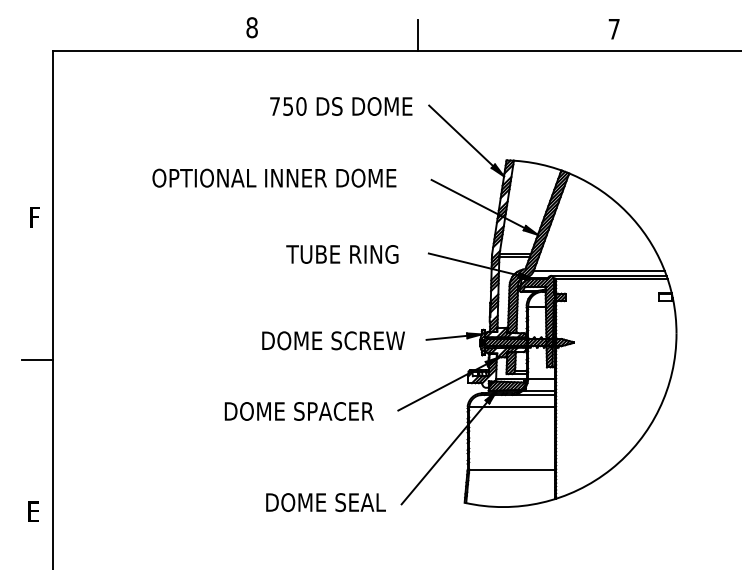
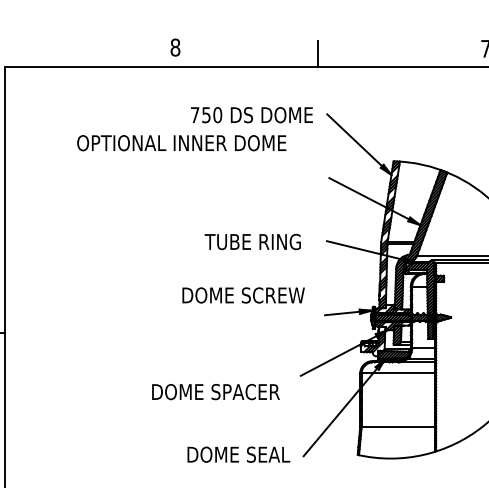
text: (274, 177) -> (181, 142), moved
text: (333, 340) -> (243, 295), moved
text: (298, 411) -> (215, 392), moved

